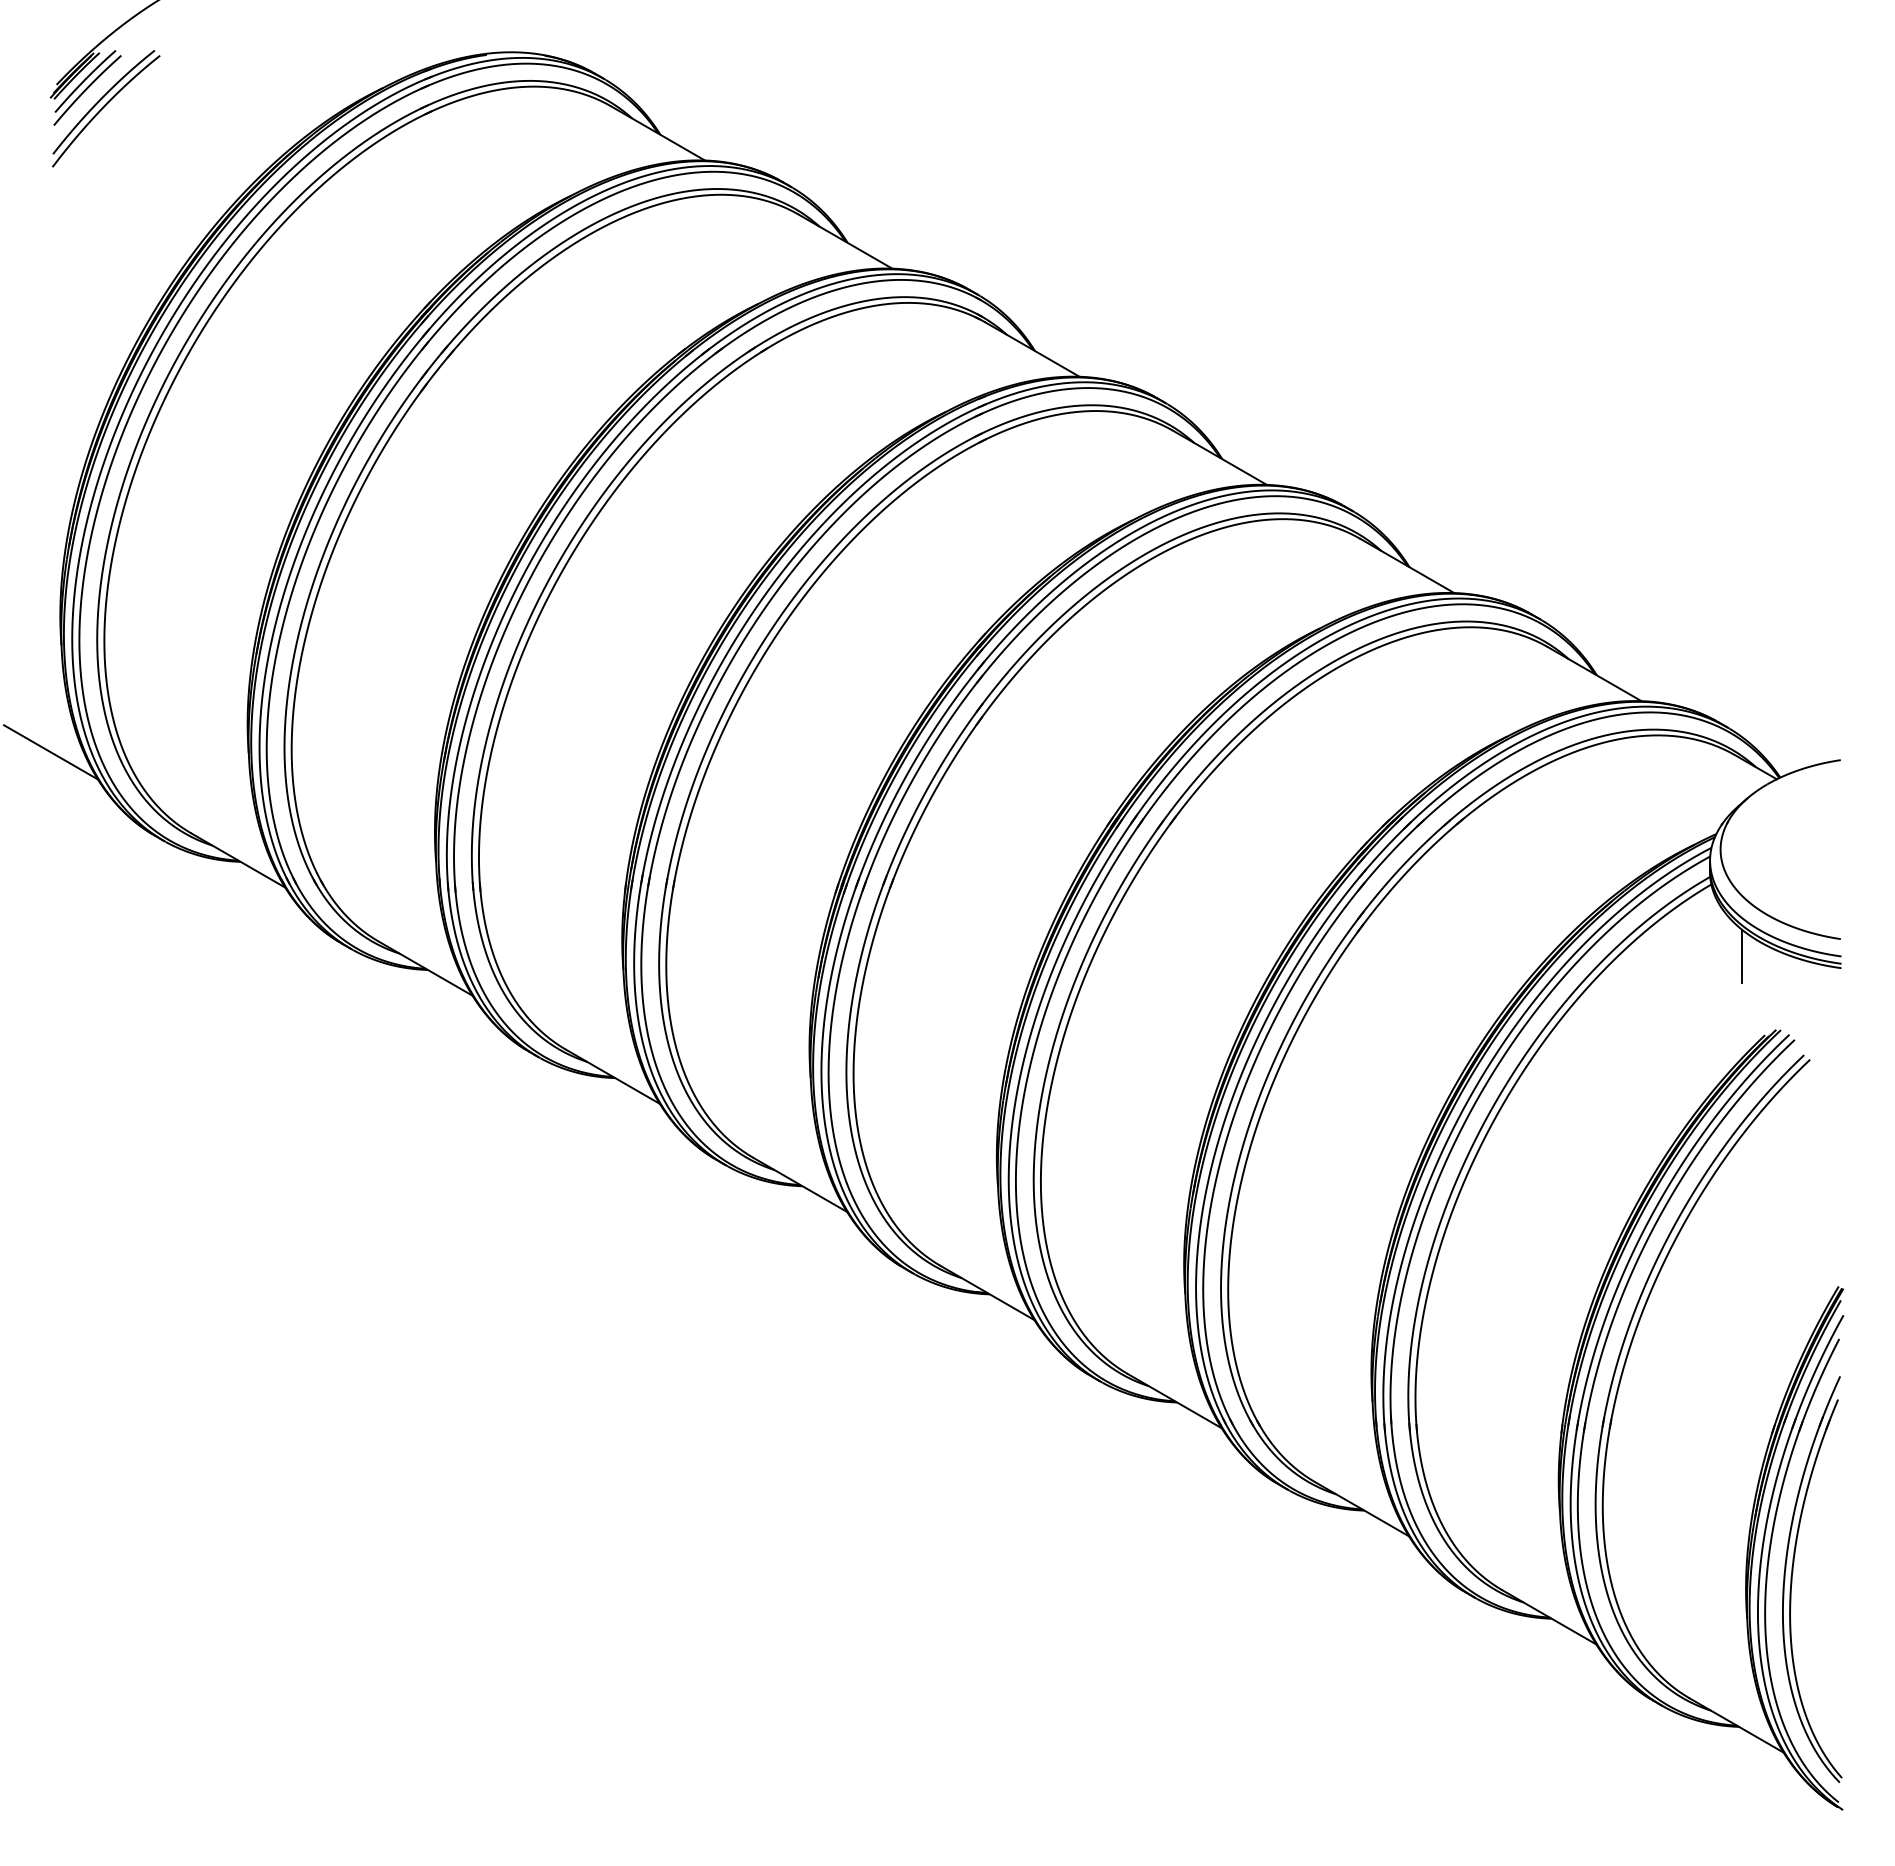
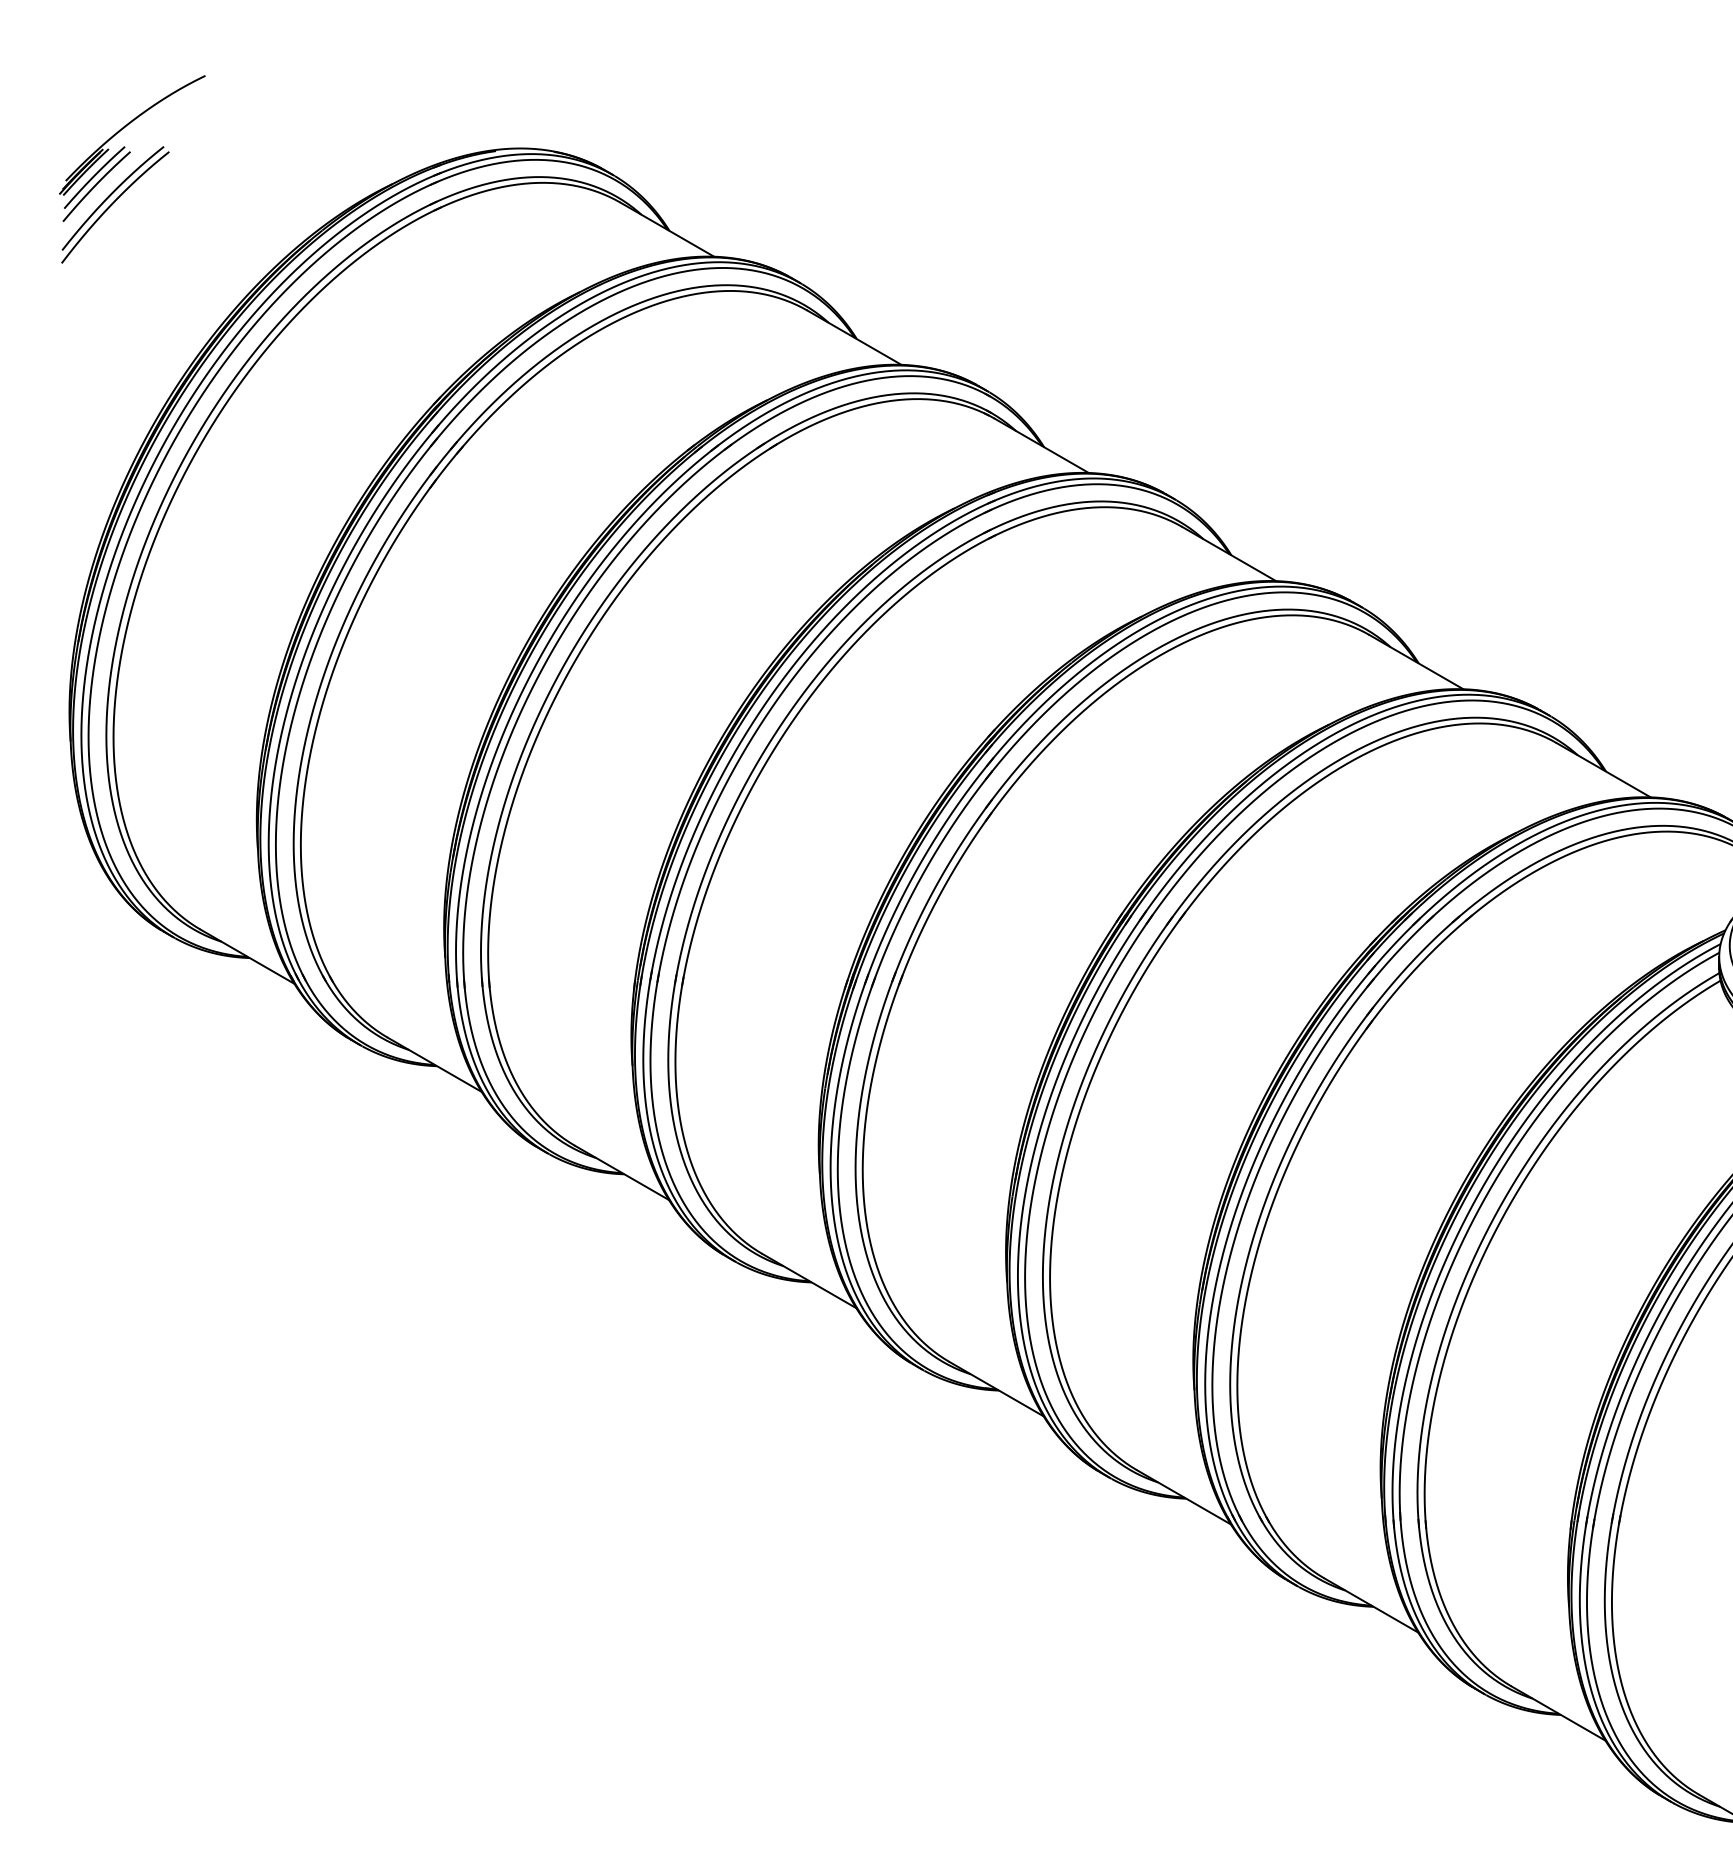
line: (50, 752) -> (59, 848), removed

